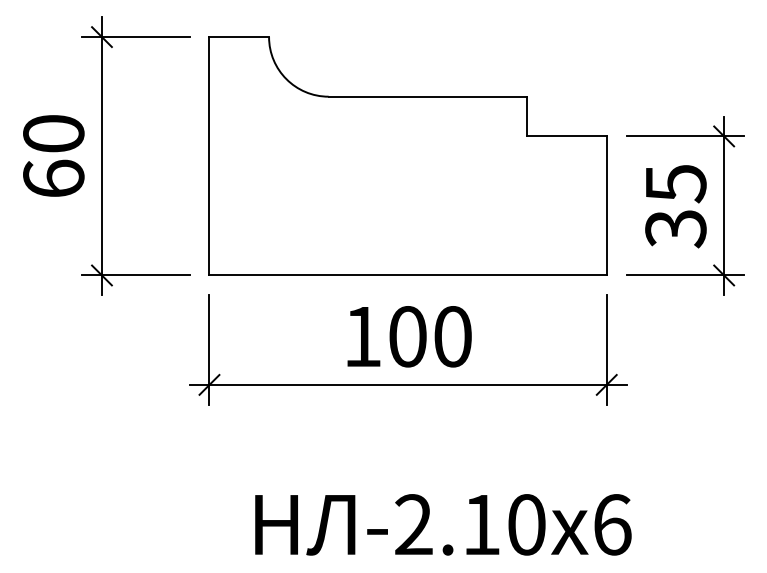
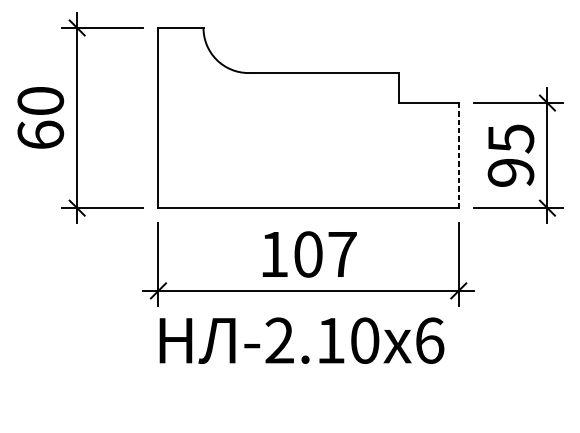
line: (606, 205) -> (458, 155), solid -> dashed
text: (675, 229) -> (510, 173), 35 -> 95
text: (452, 336) -> (342, 254), 100 -> 107
text: (443, 524) -> (302, 340), moved

